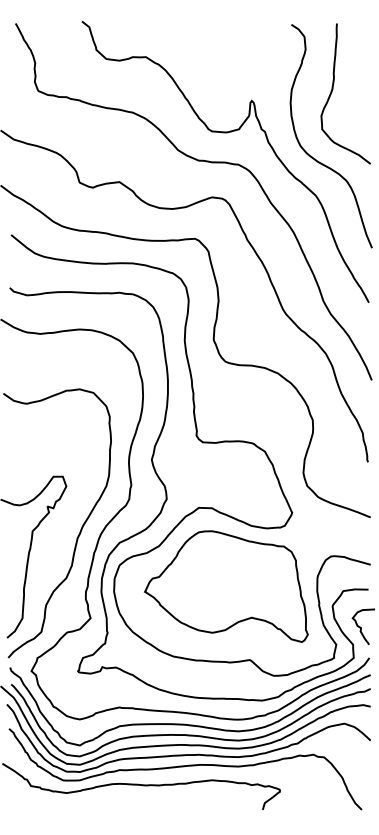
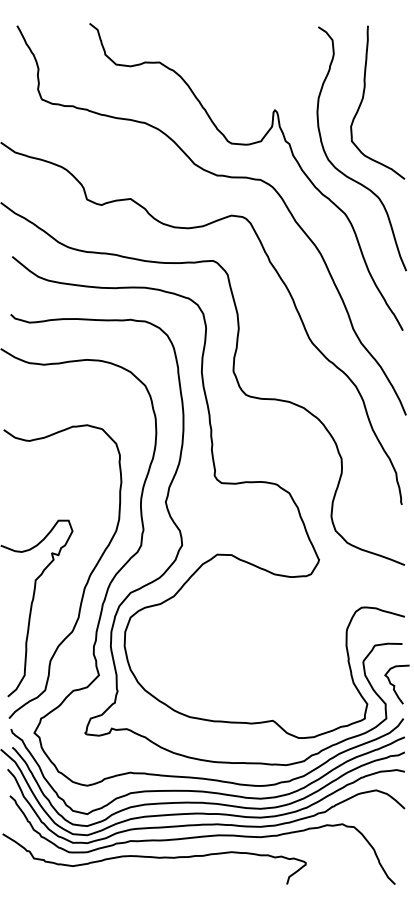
part: (226, 586) -> (247, 640), removed

